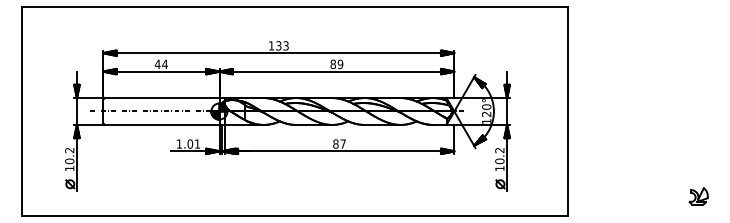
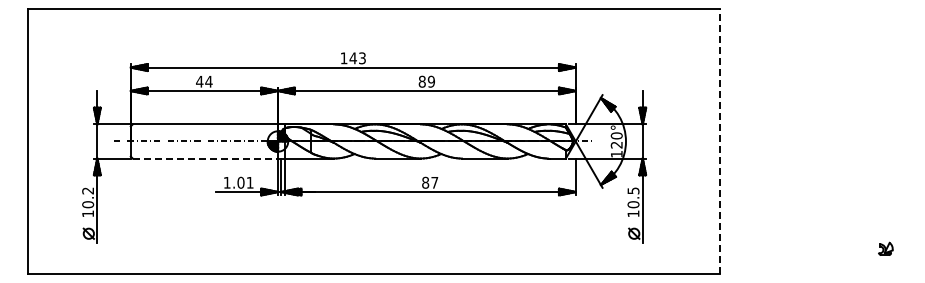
text: (278, 46) -> (352, 58), 133 -> 143
line: (567, 111) -> (719, 141), solid -> dashed
line: (162, 124) -> (205, 158), solid -> dashed
text: (499, 150) -> (633, 190), 10.2 -> 10.5
part: (698, 195) -> (885, 248), size x0.6

